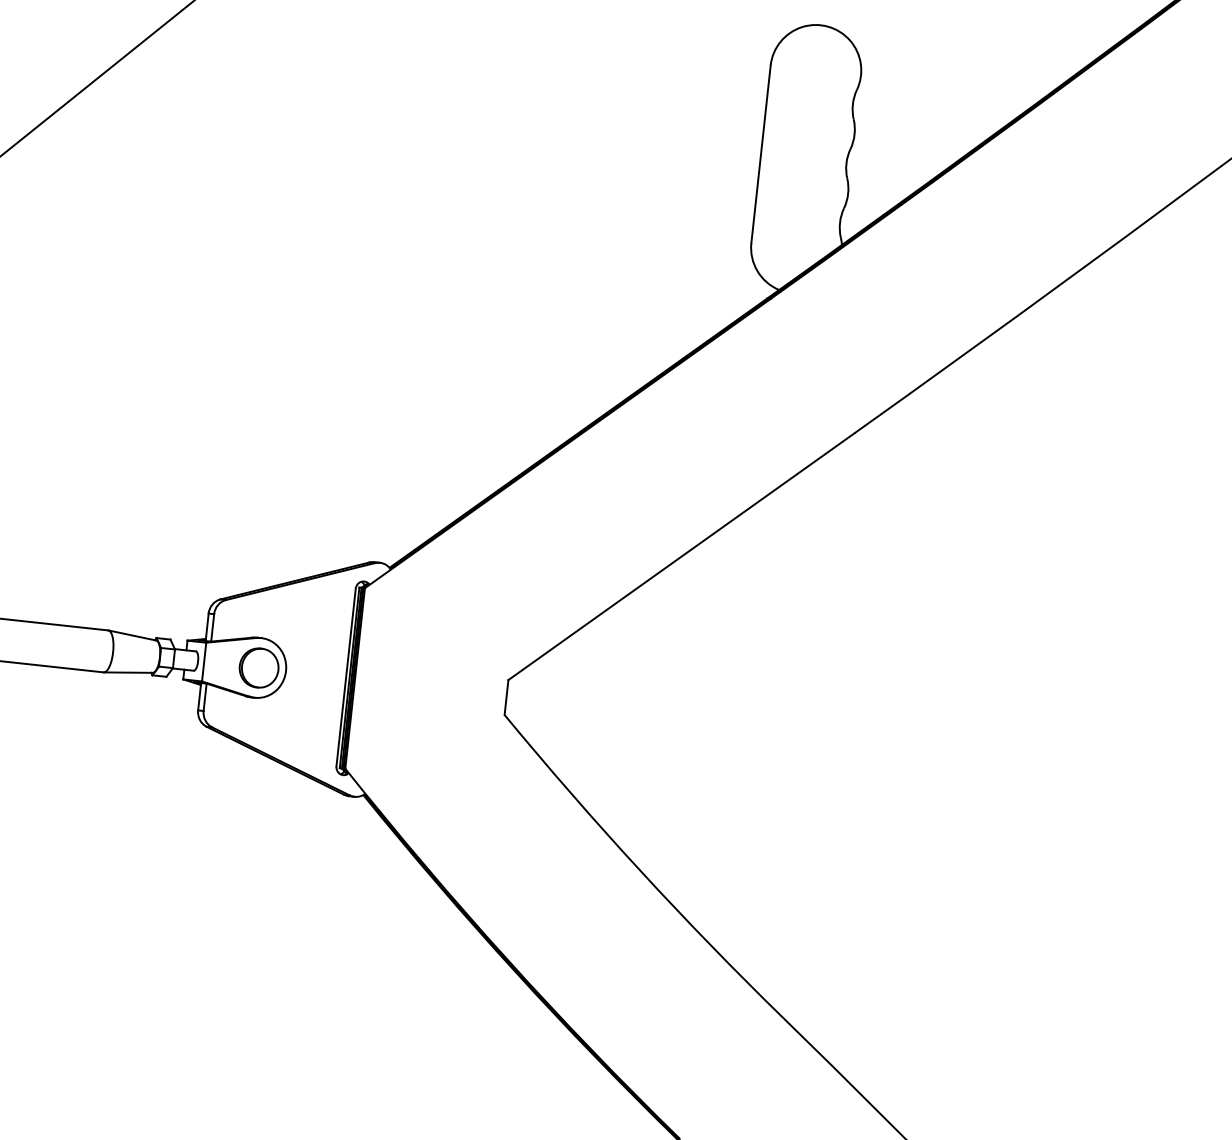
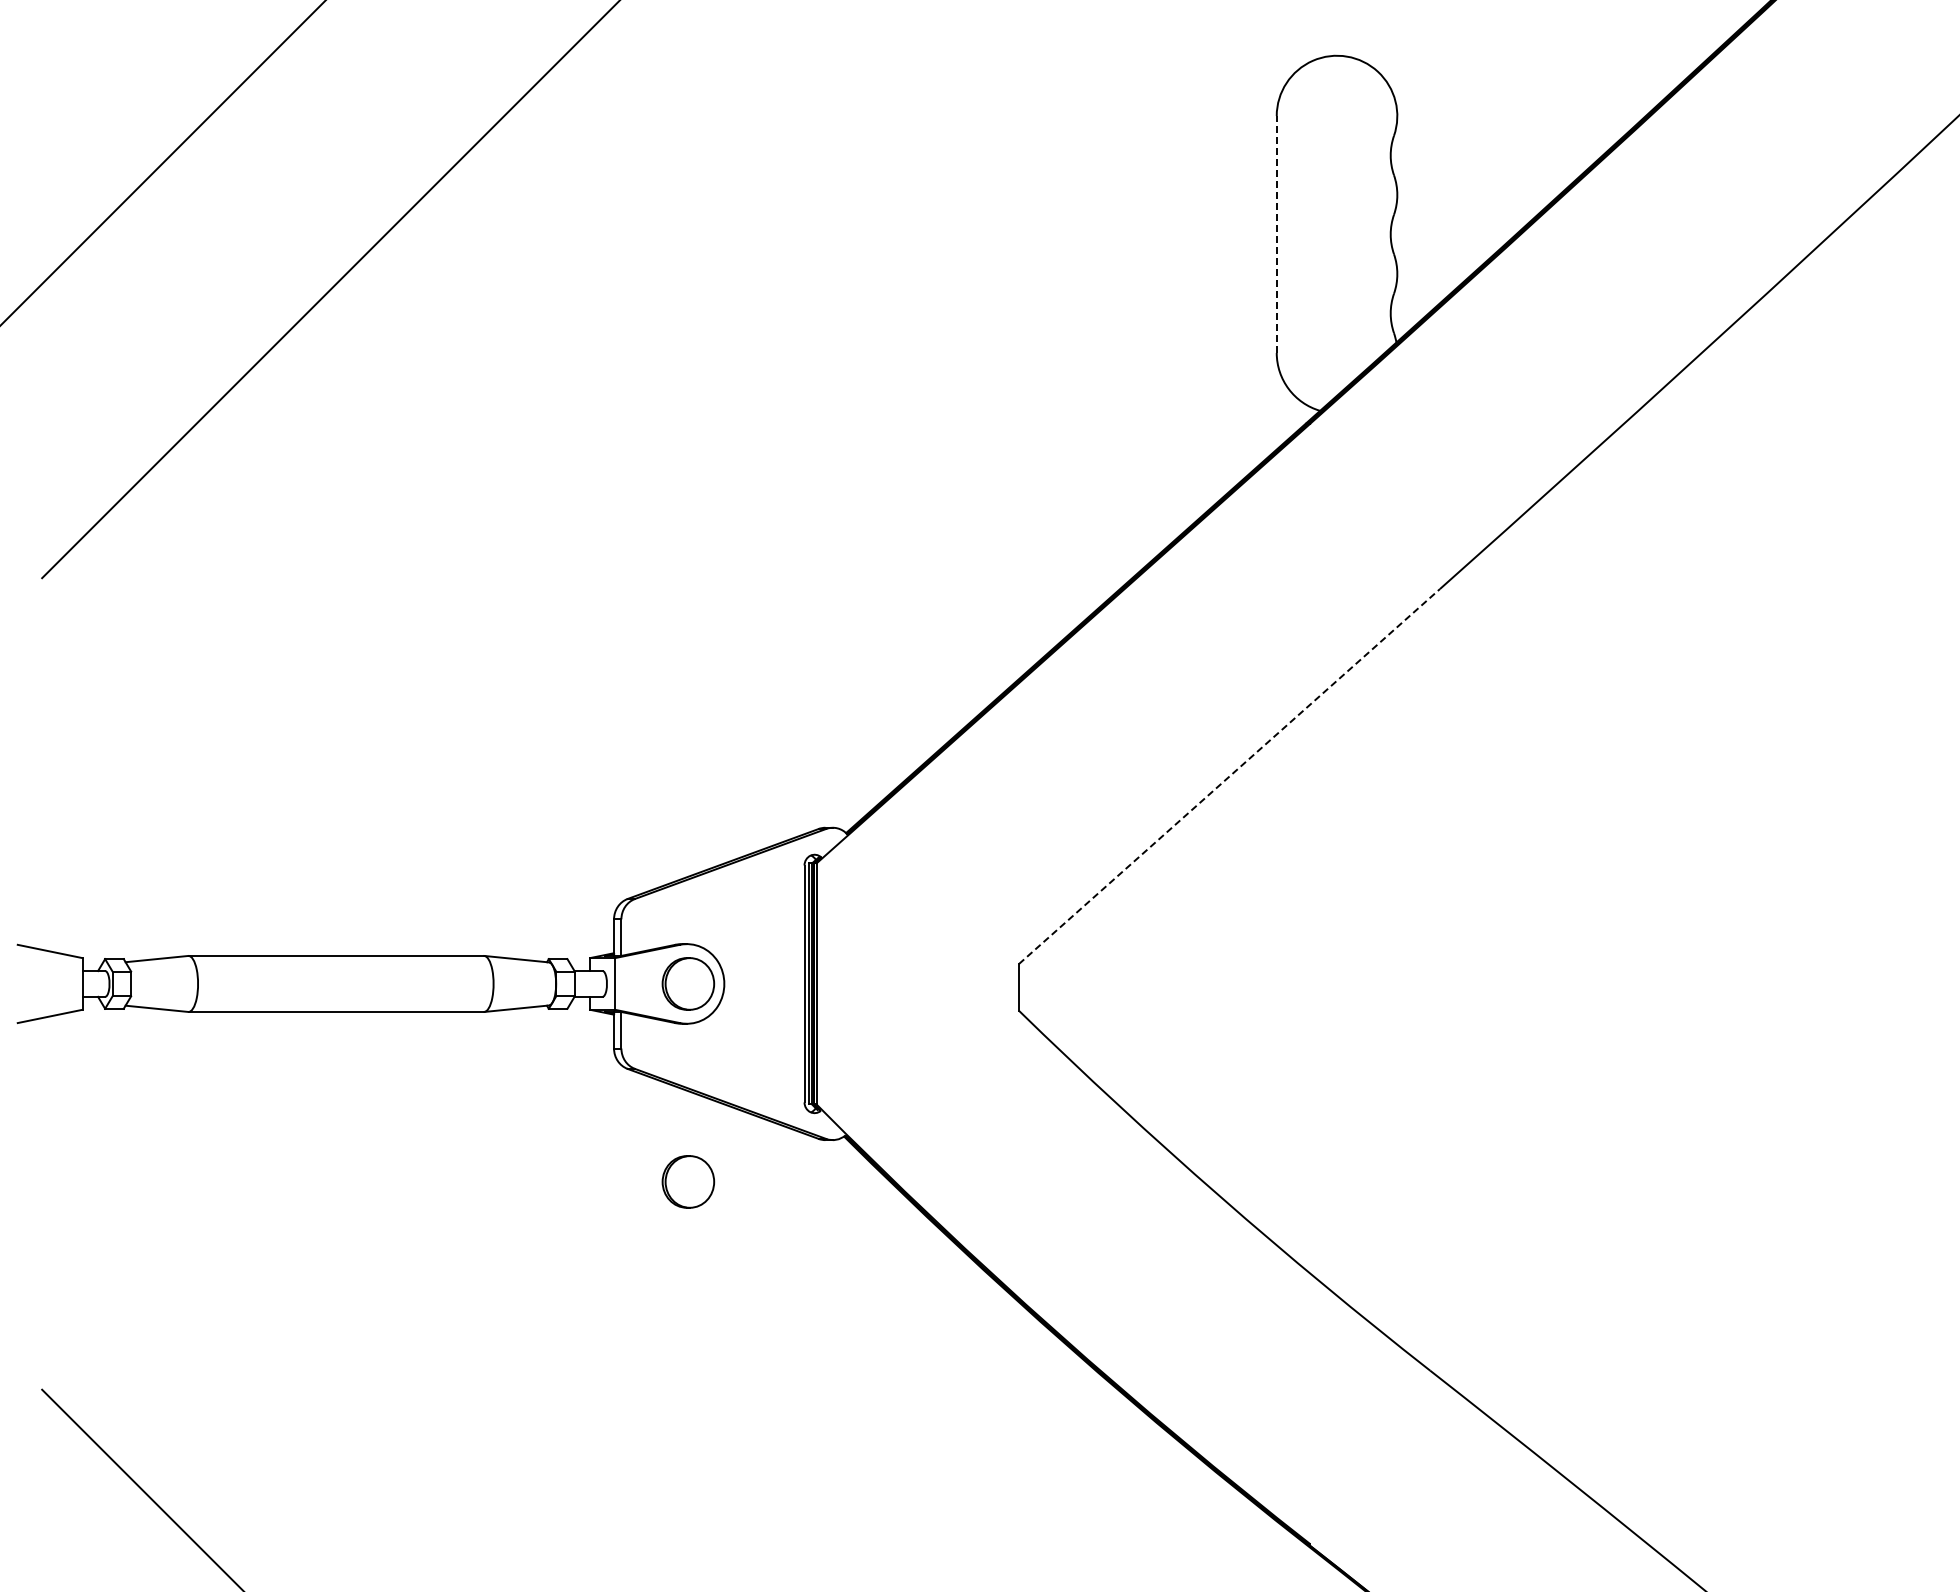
line: (760, 154) -> (1276, 234), solid -> dashed
line: (681, 556) -> (1229, 776), solid -> dashed
part: (243, 816) -> (688, 1181), added

